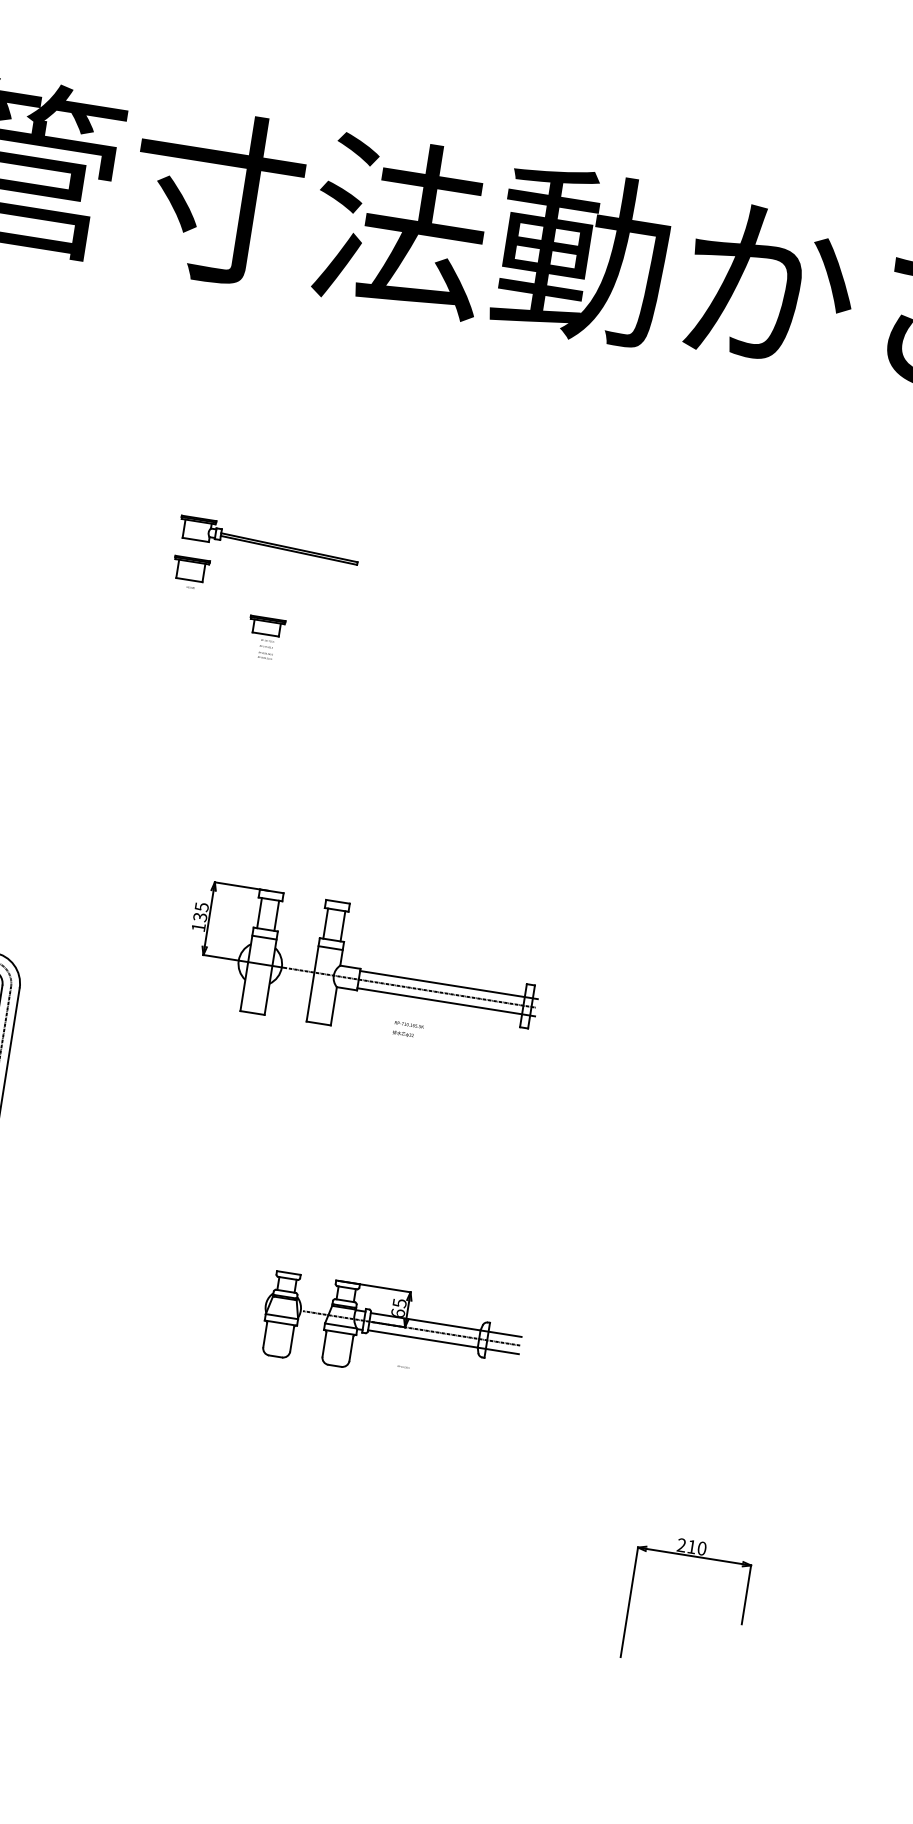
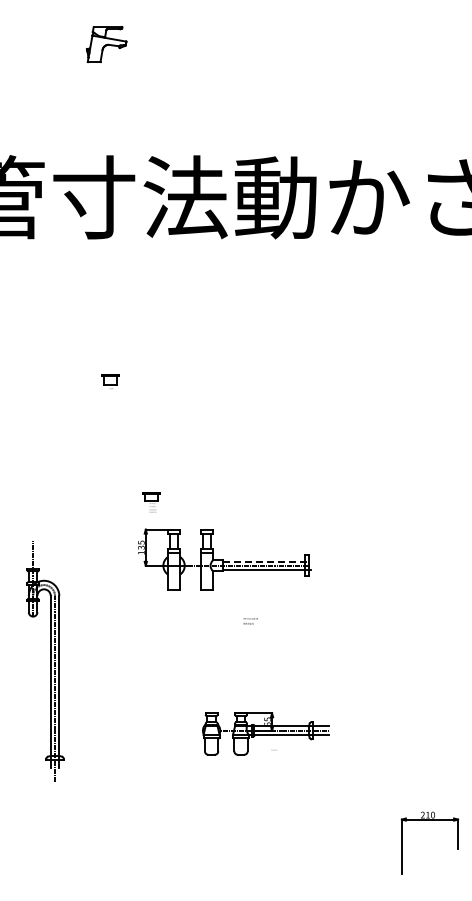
part: (270, 539) -> (146, 359), removed
part: (265, 638) -> (151, 502), moved
line: (449, 985) -> (267, 561), solid -> dashed
text: (407, 1030) -> (250, 621), moved

